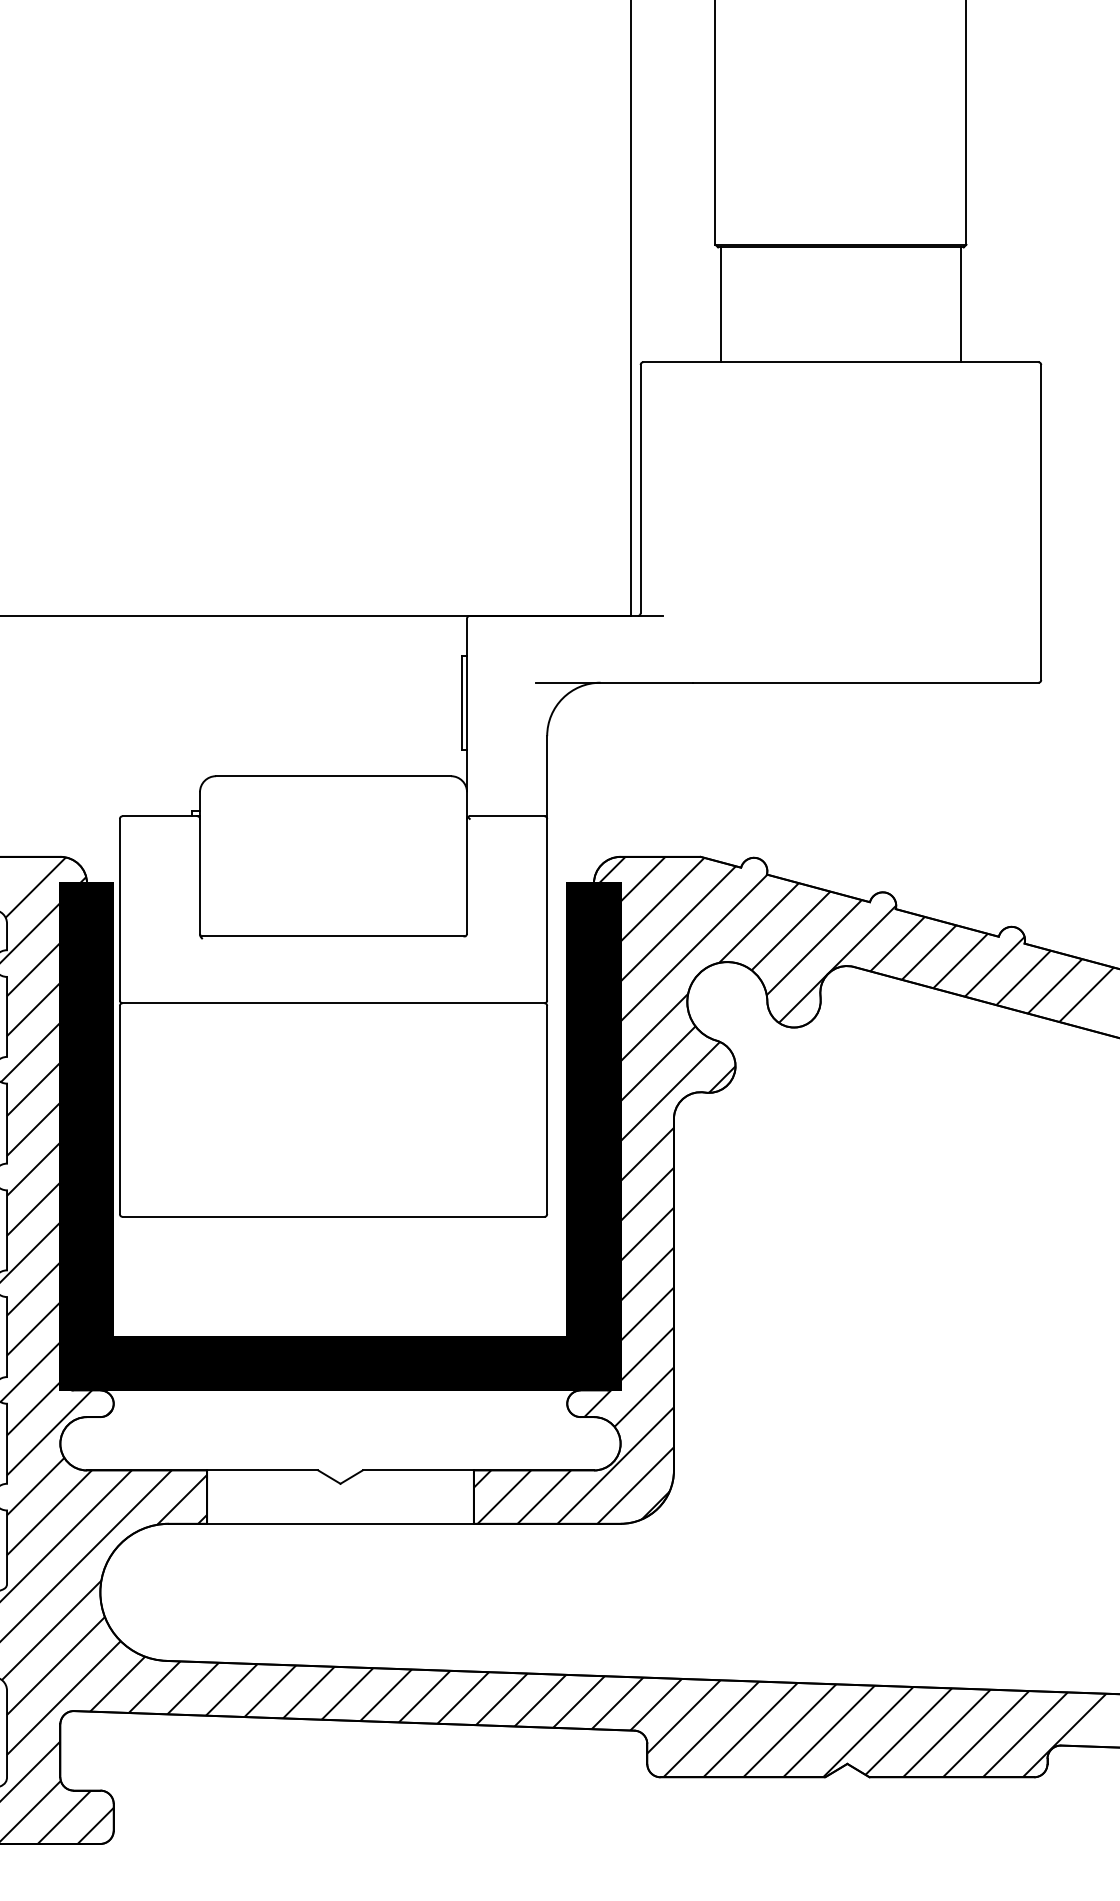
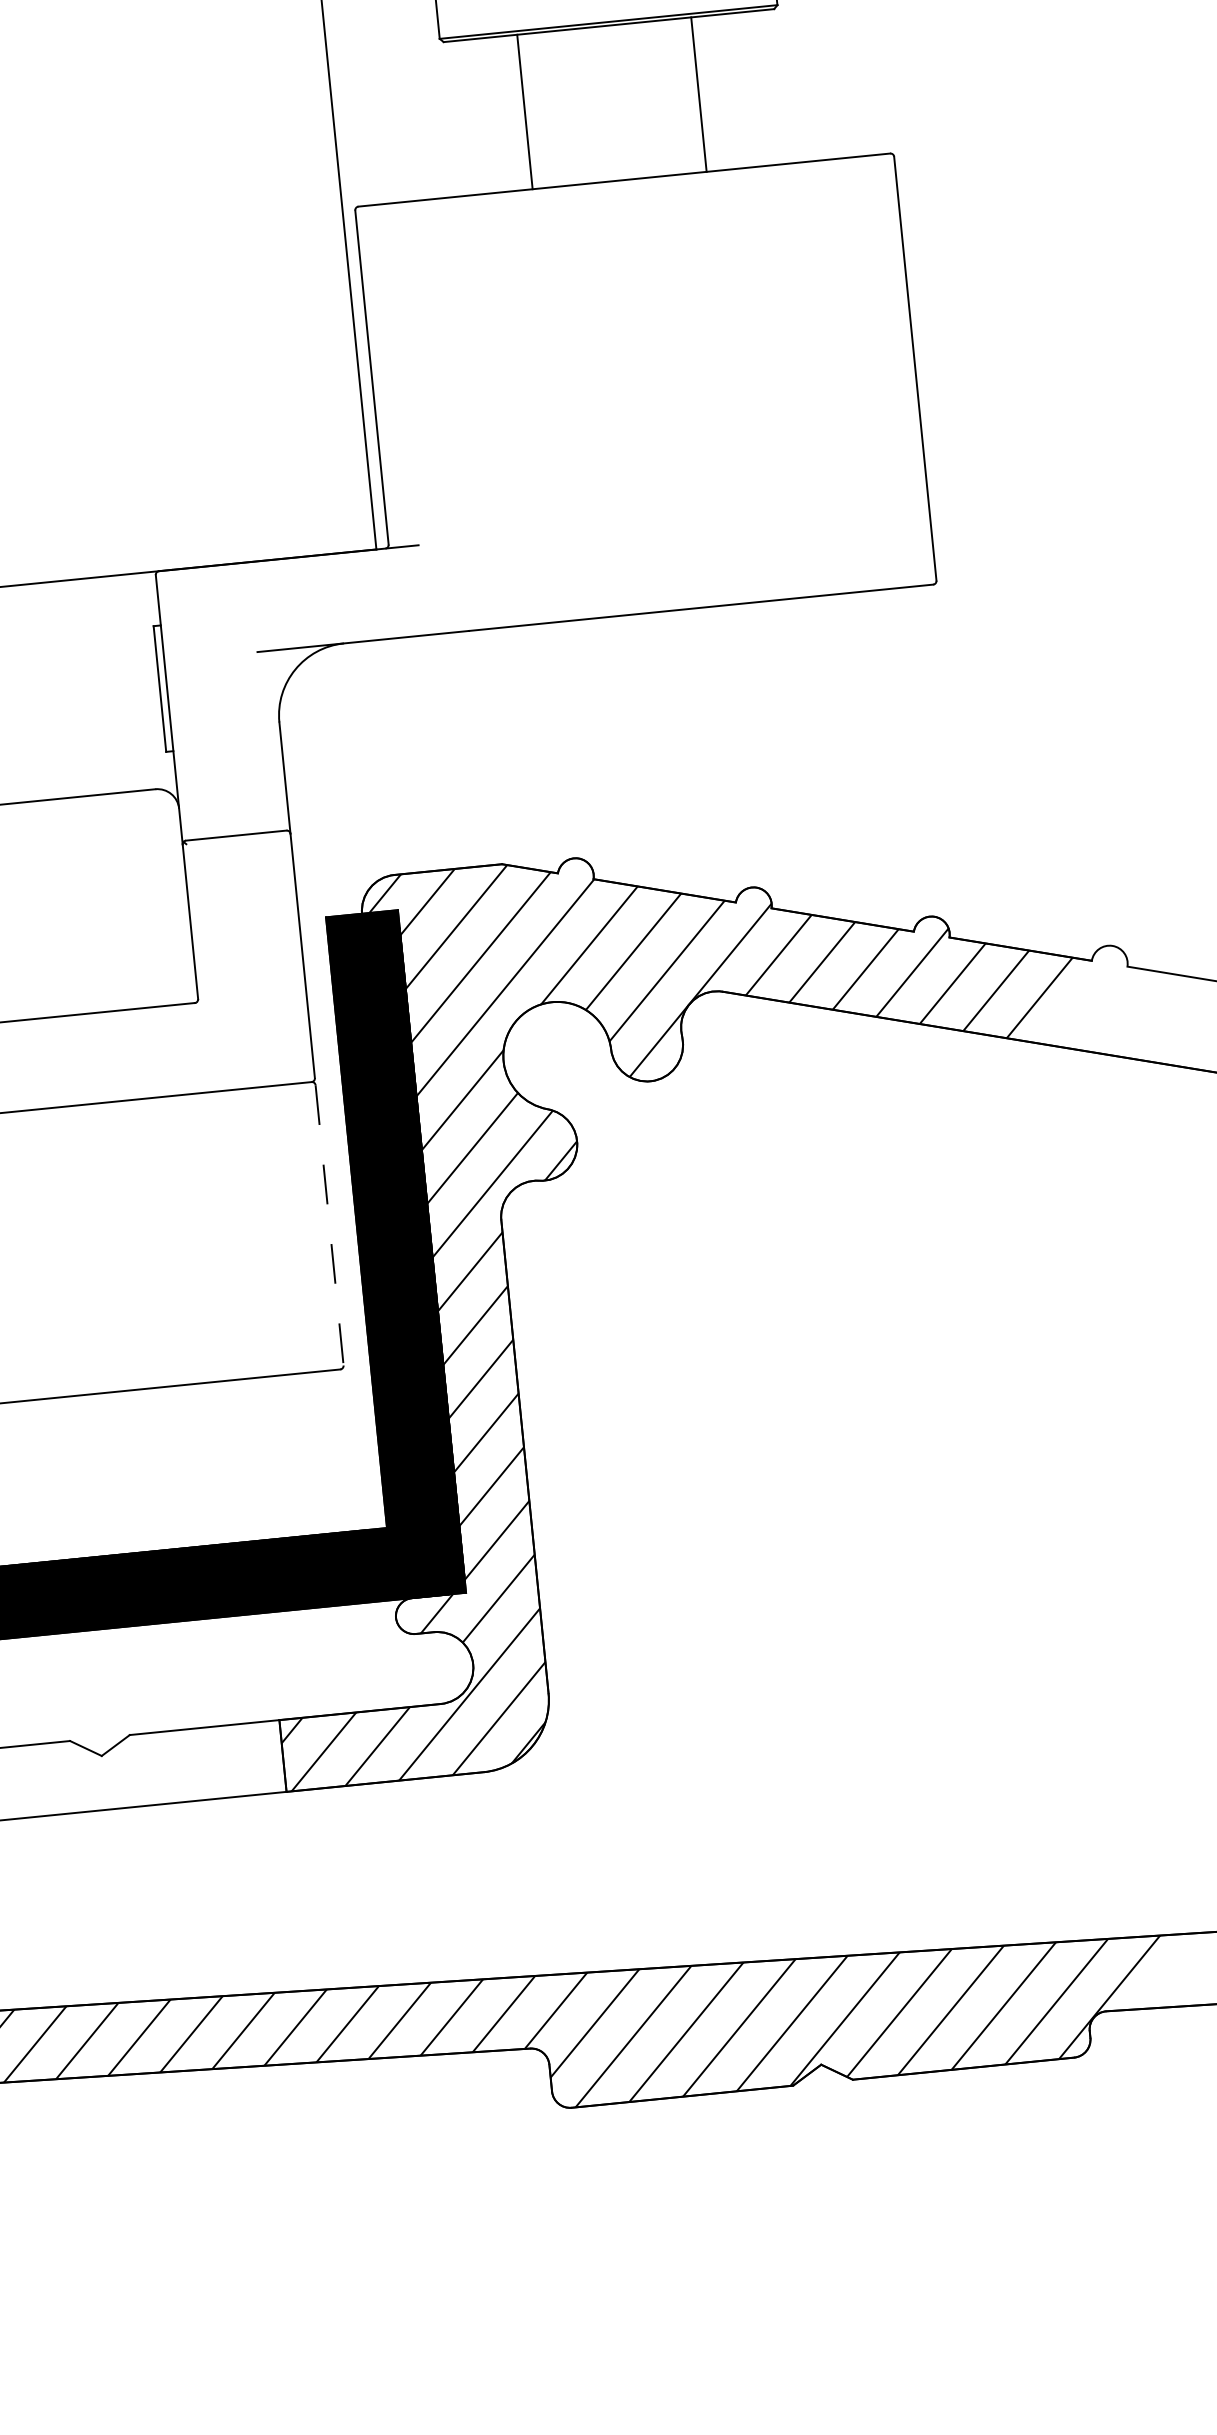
line: (720, 304) -> (524, 111), moved
line: (961, 304) -> (699, 94), moved
line: (547, 1110) -> (330, 1225), solid -> dashed

